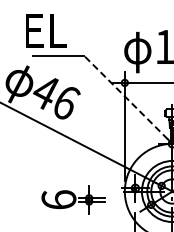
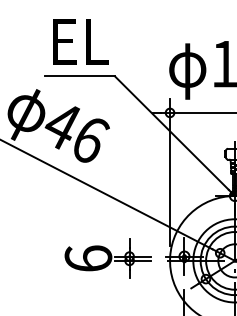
text: (46, 30) -> (81, 41), moved
line: (126, 97) -> (172, 132), dashed -> solid
part: (73, 199) -> (108, 258), moved

